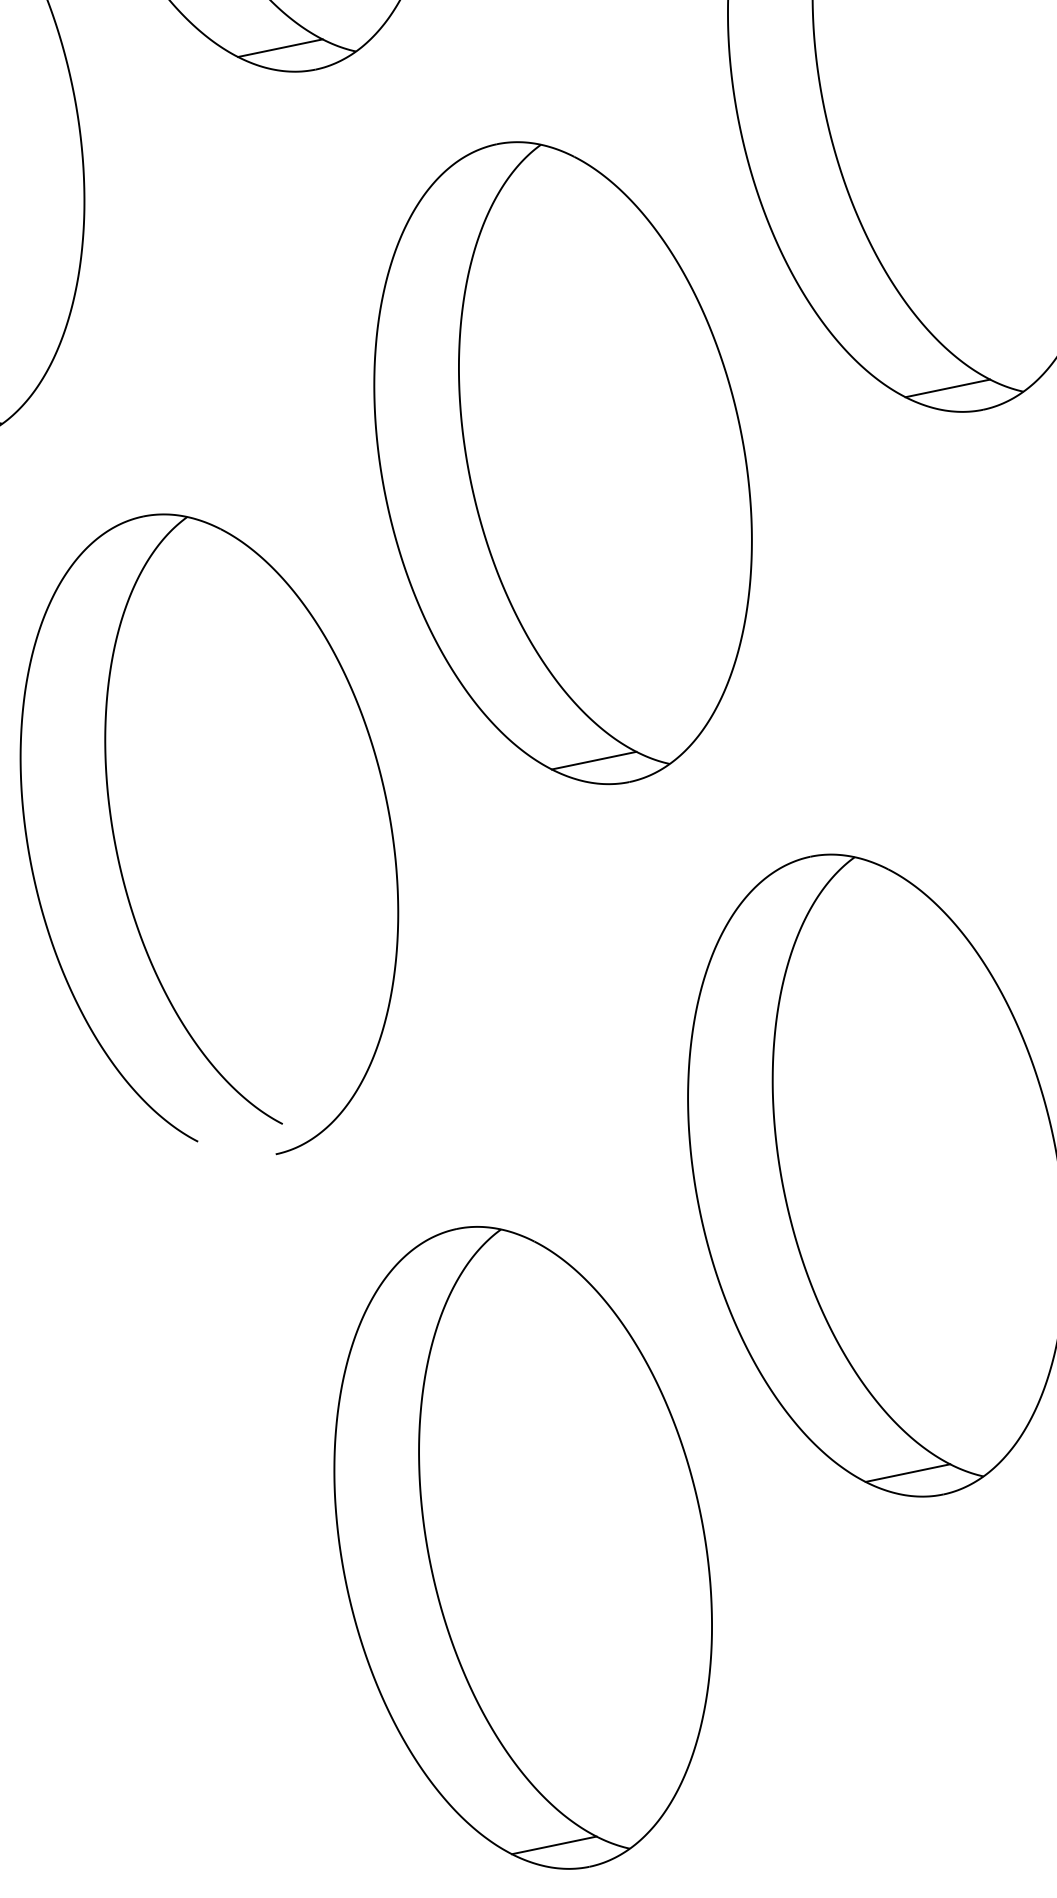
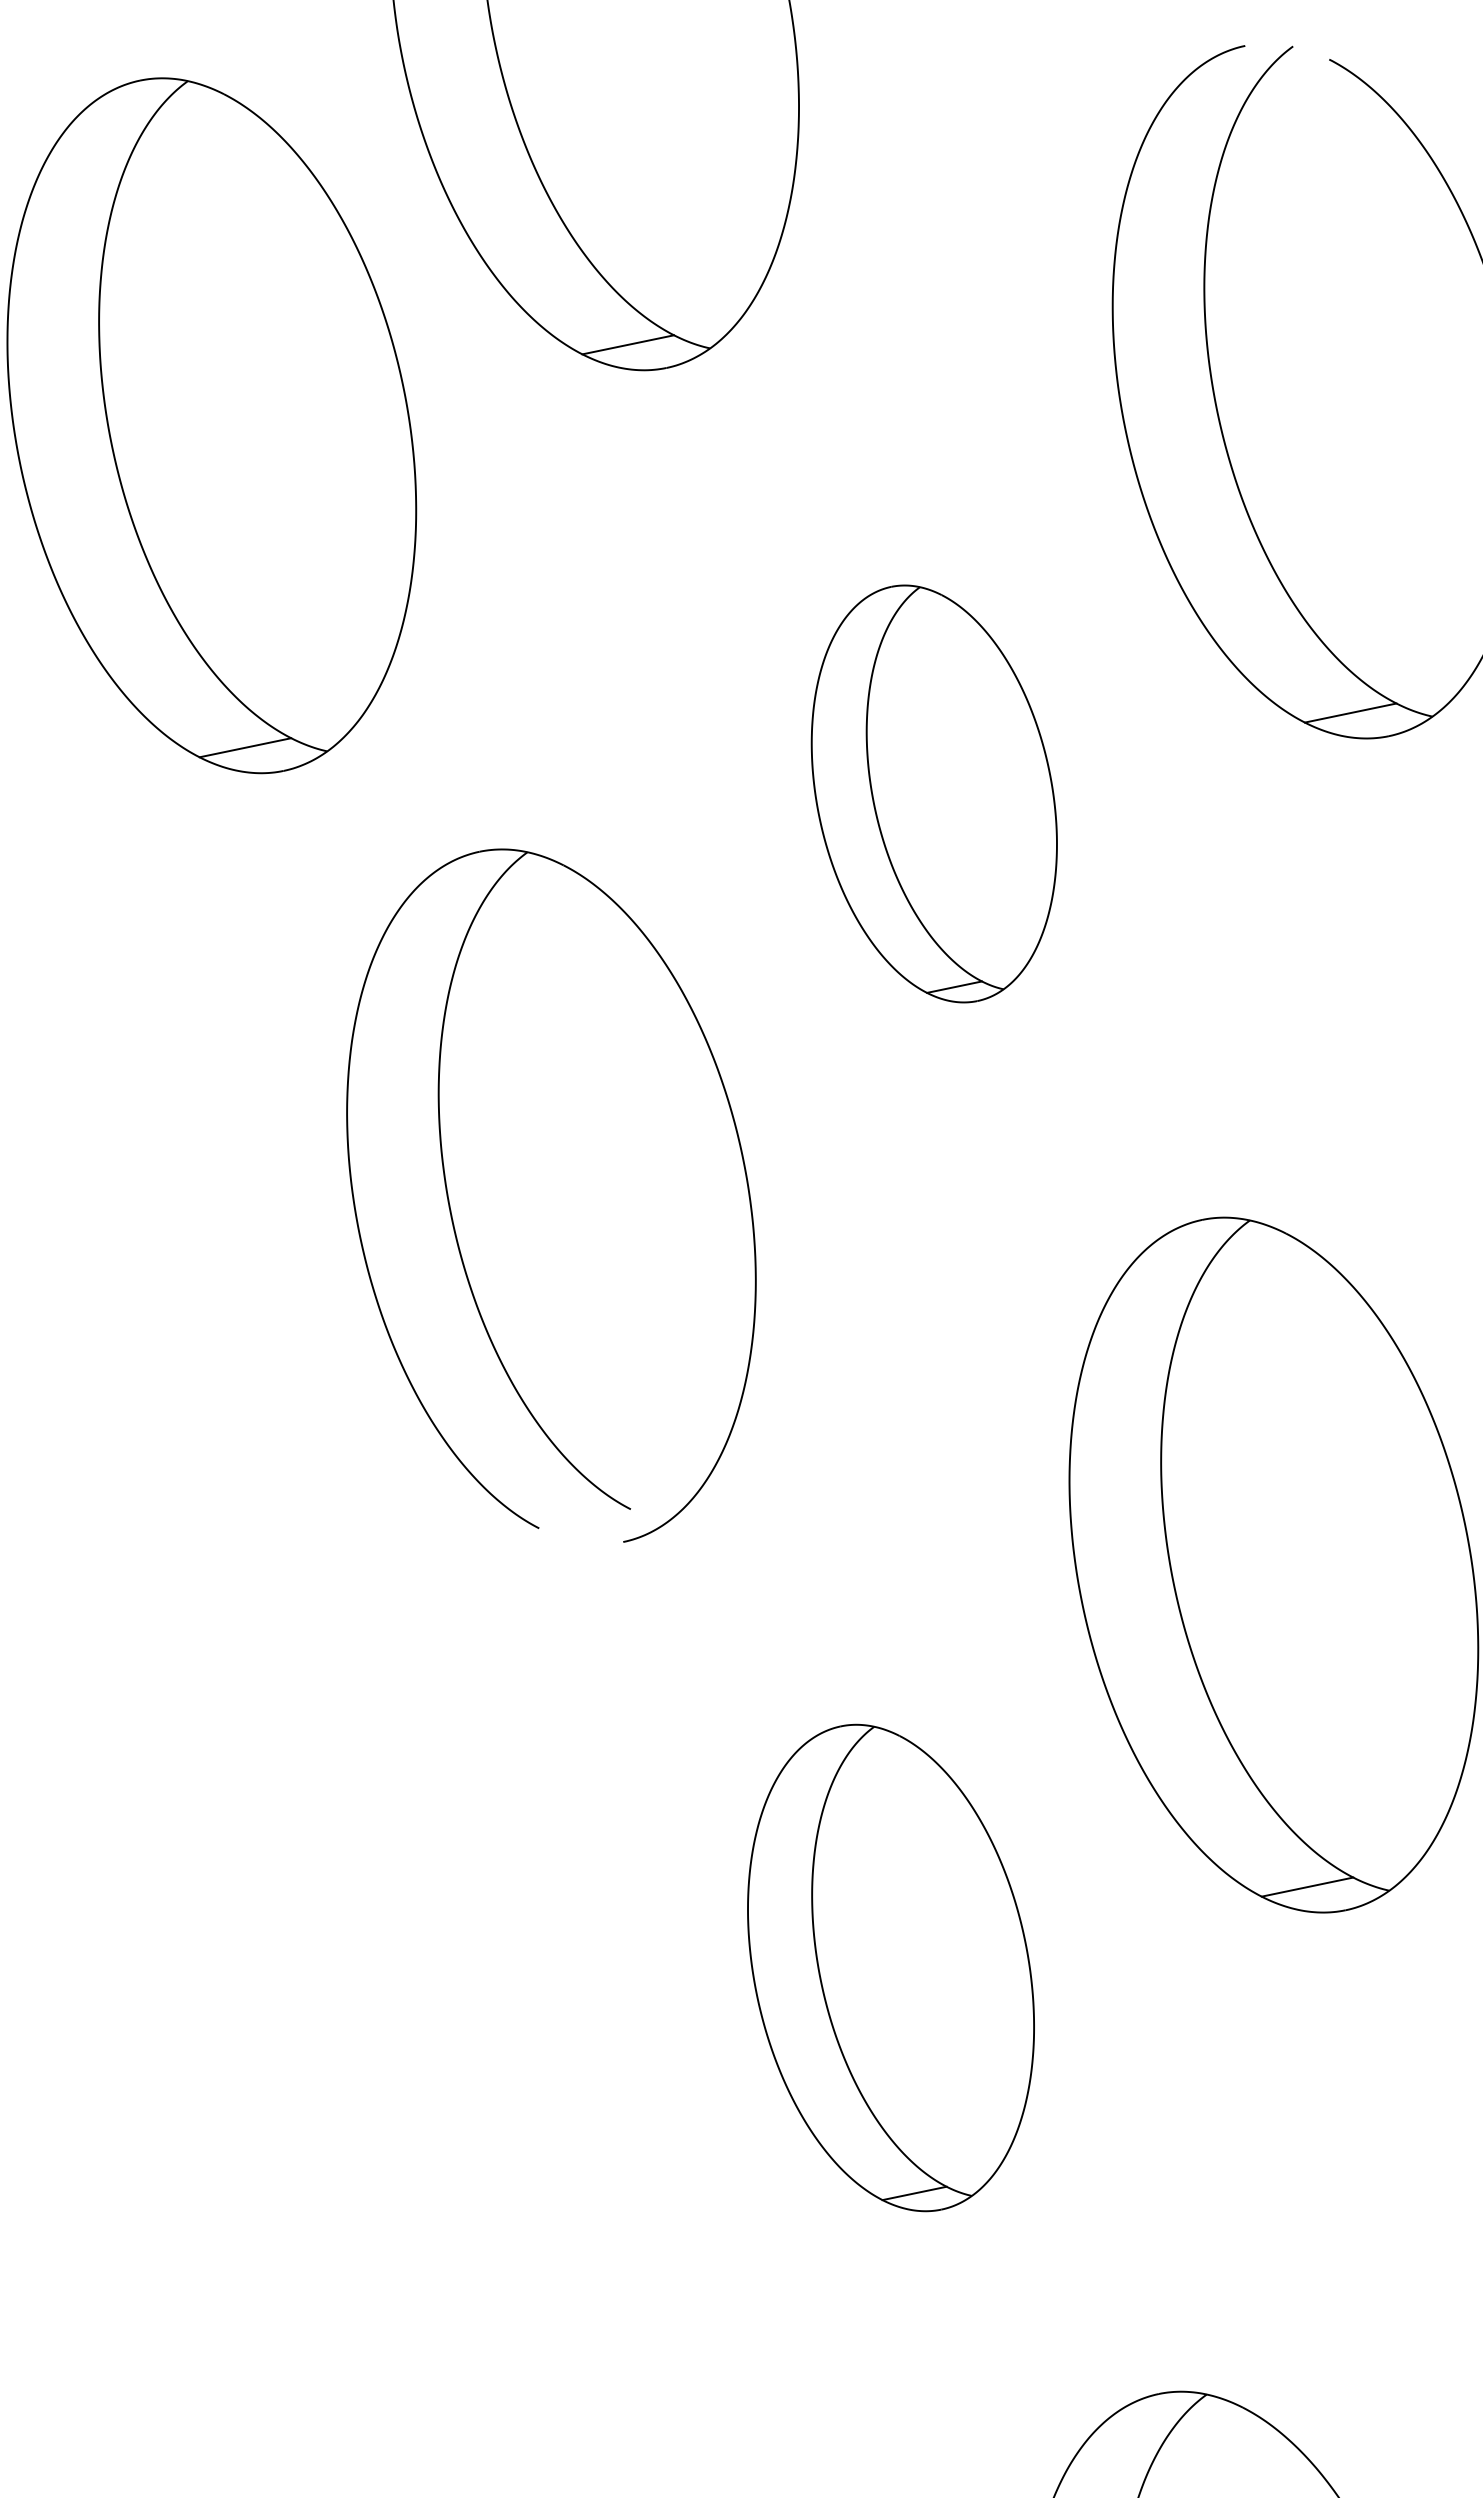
part: (563, 462) -> (934, 793), size x0.6
part: (522, 1547) -> (890, 1967), size x0.7

